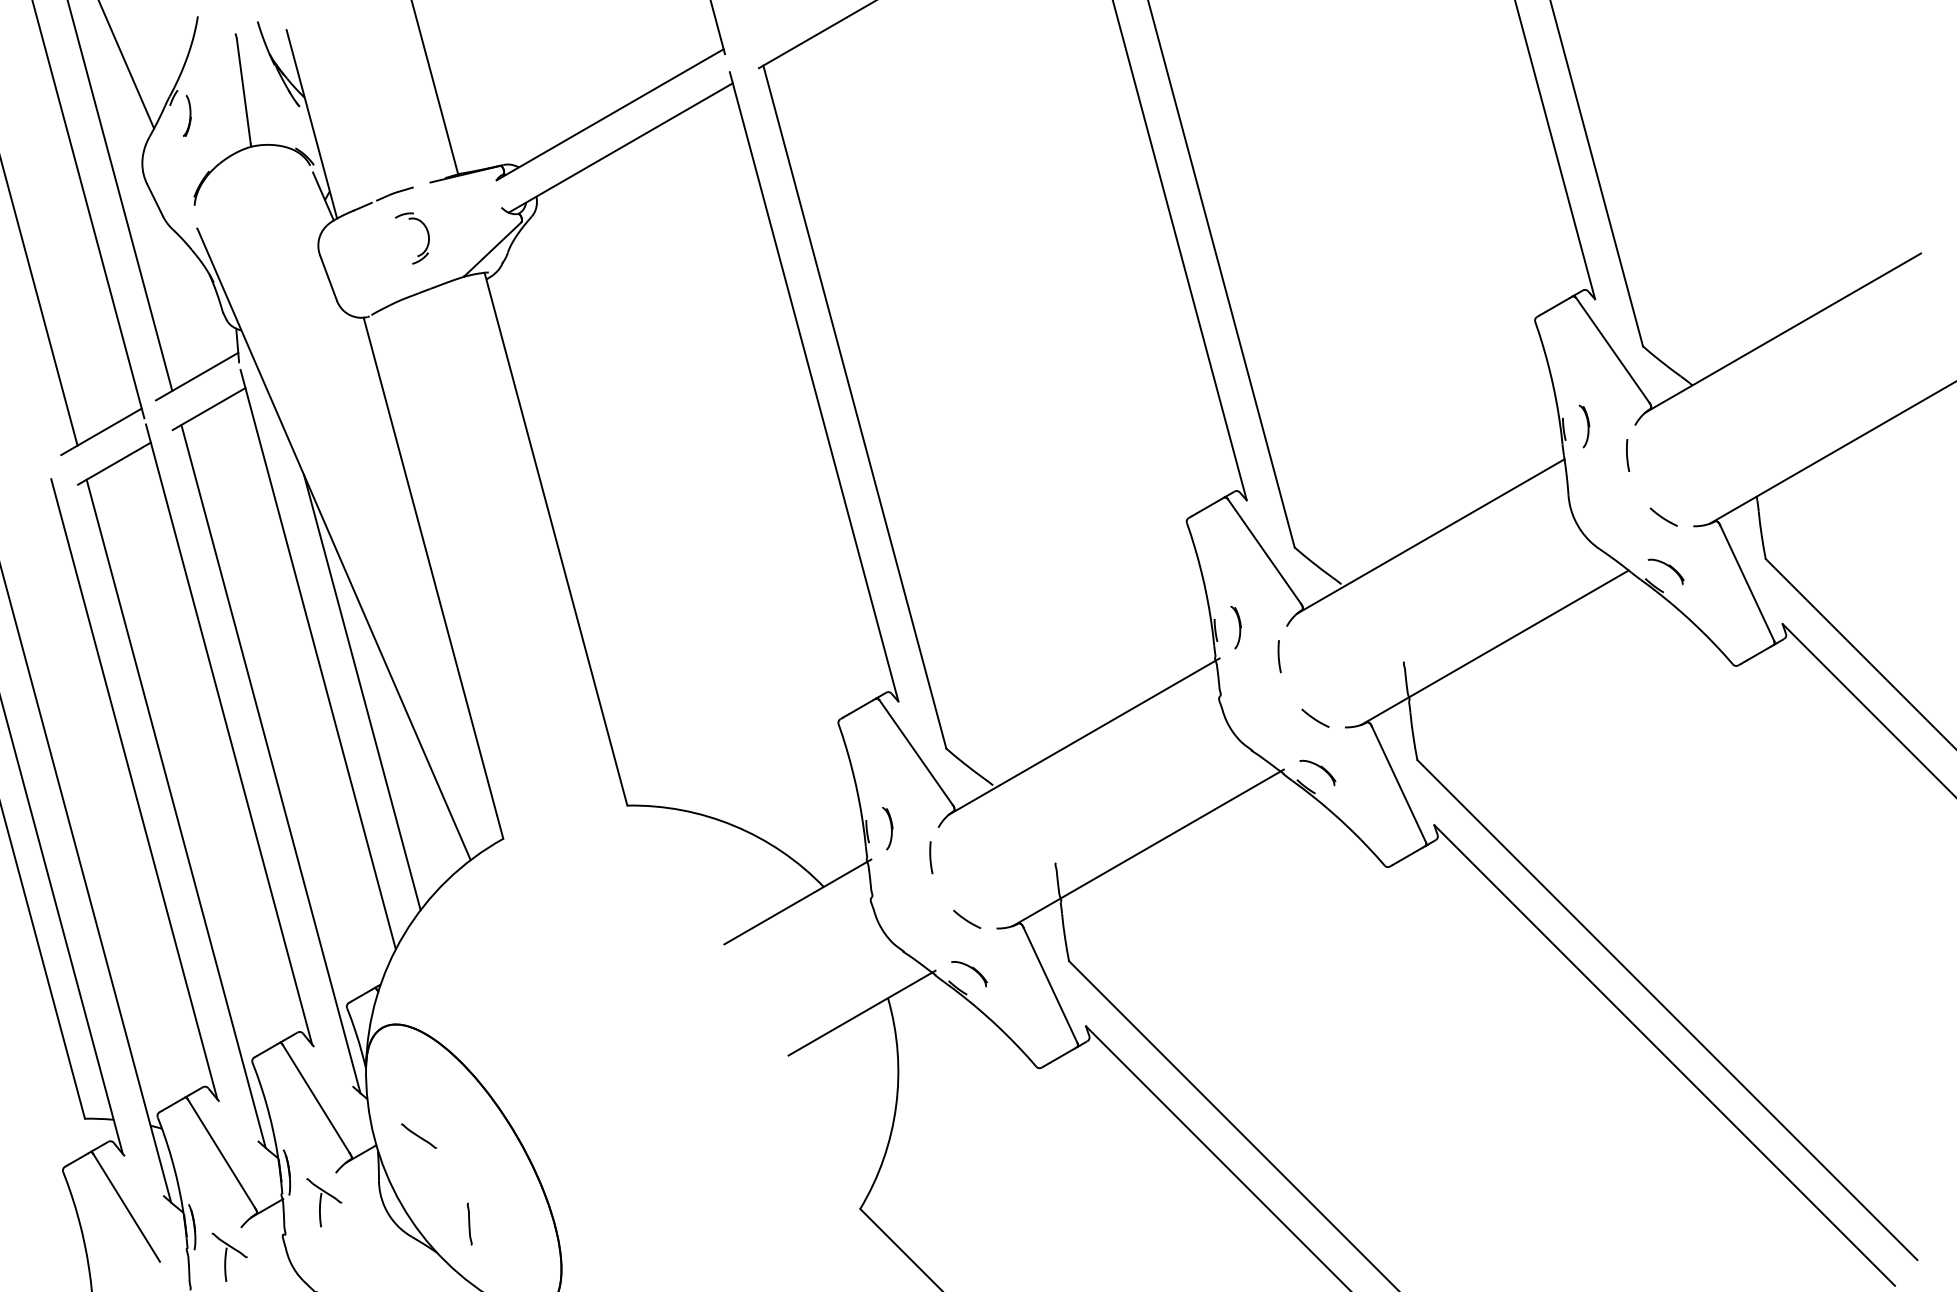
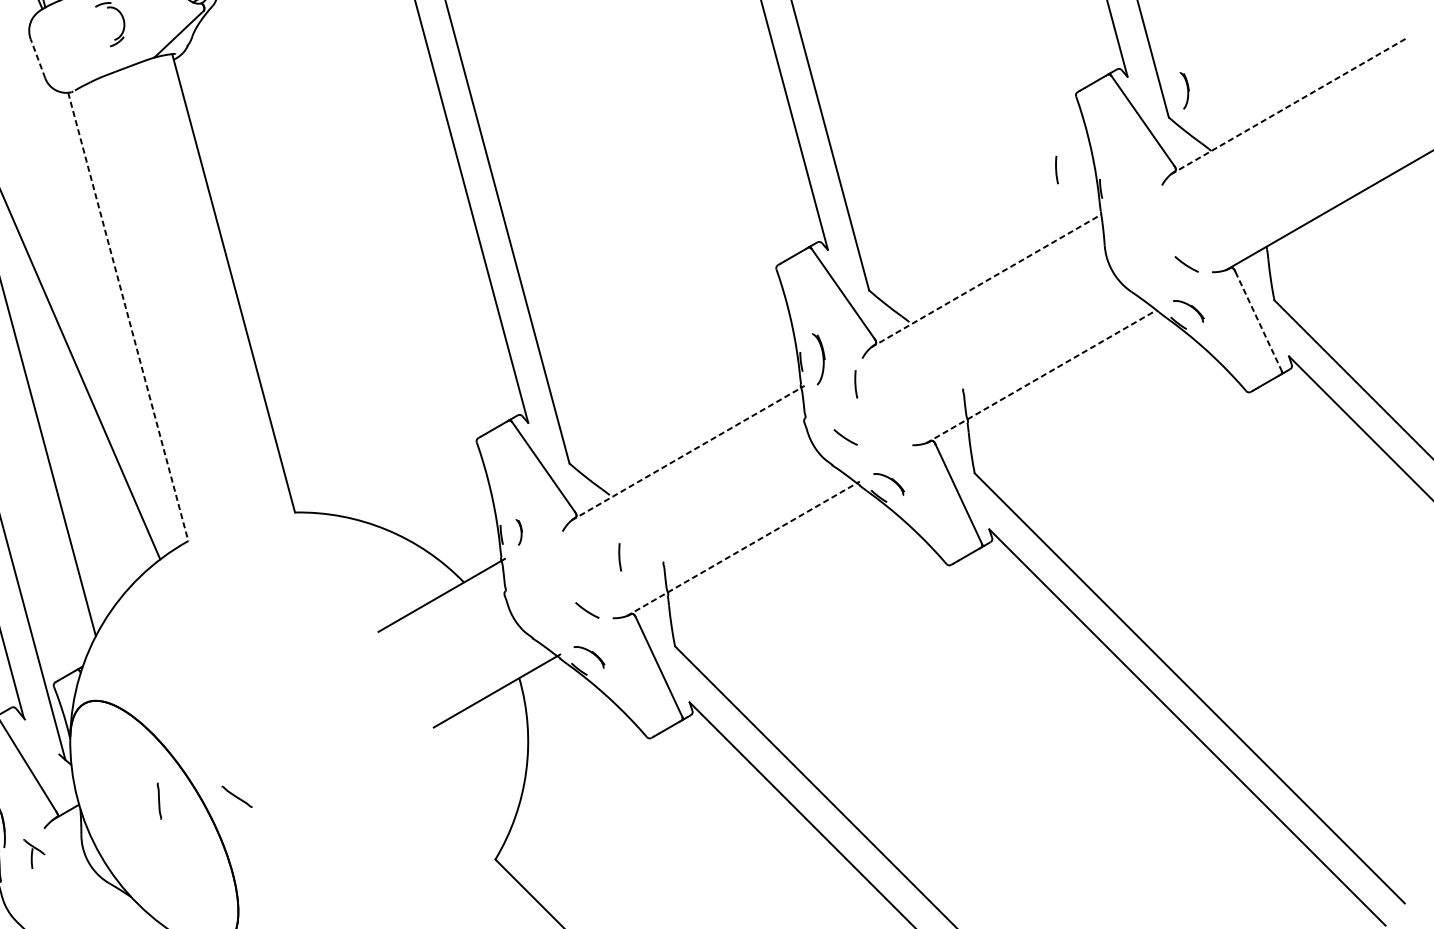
line: (328, 278) -> (37, 59), solid -> dashed
line: (1783, 332) -> (1289, 105), solid -> dashed
part: (1584, 426) -> (1184, 90), moved
curve: (1627, 455) -> (1056, 170), moved
line: (1431, 536) -> (986, 280), solid -> dashed
line: (433, 578) -> (128, 317), solid -> dashed
line: (1747, 583) -> (1258, 321), solid -> dashed
part: (1235, 627) -> (818, 359), size x1.4
line: (1495, 647) -> (1041, 376), solid -> dashed
line: (362, 692) -> (67, 415), removed
curve: (1314, 717) -> (844, 436), moved
line: (1084, 736) -> (688, 453), solid -> dashed
part: (887, 828) -> (518, 532), size x0.7
line: (1148, 847) -> (743, 548), solid -> dashed
line: (931, 857) -> (620, 557), moved
line: (419, 1135) -> (237, 796), moved
part: (324, 1202) -> (34, 853), size x0.7
line: (469, 1223) -> (159, 800), moved

